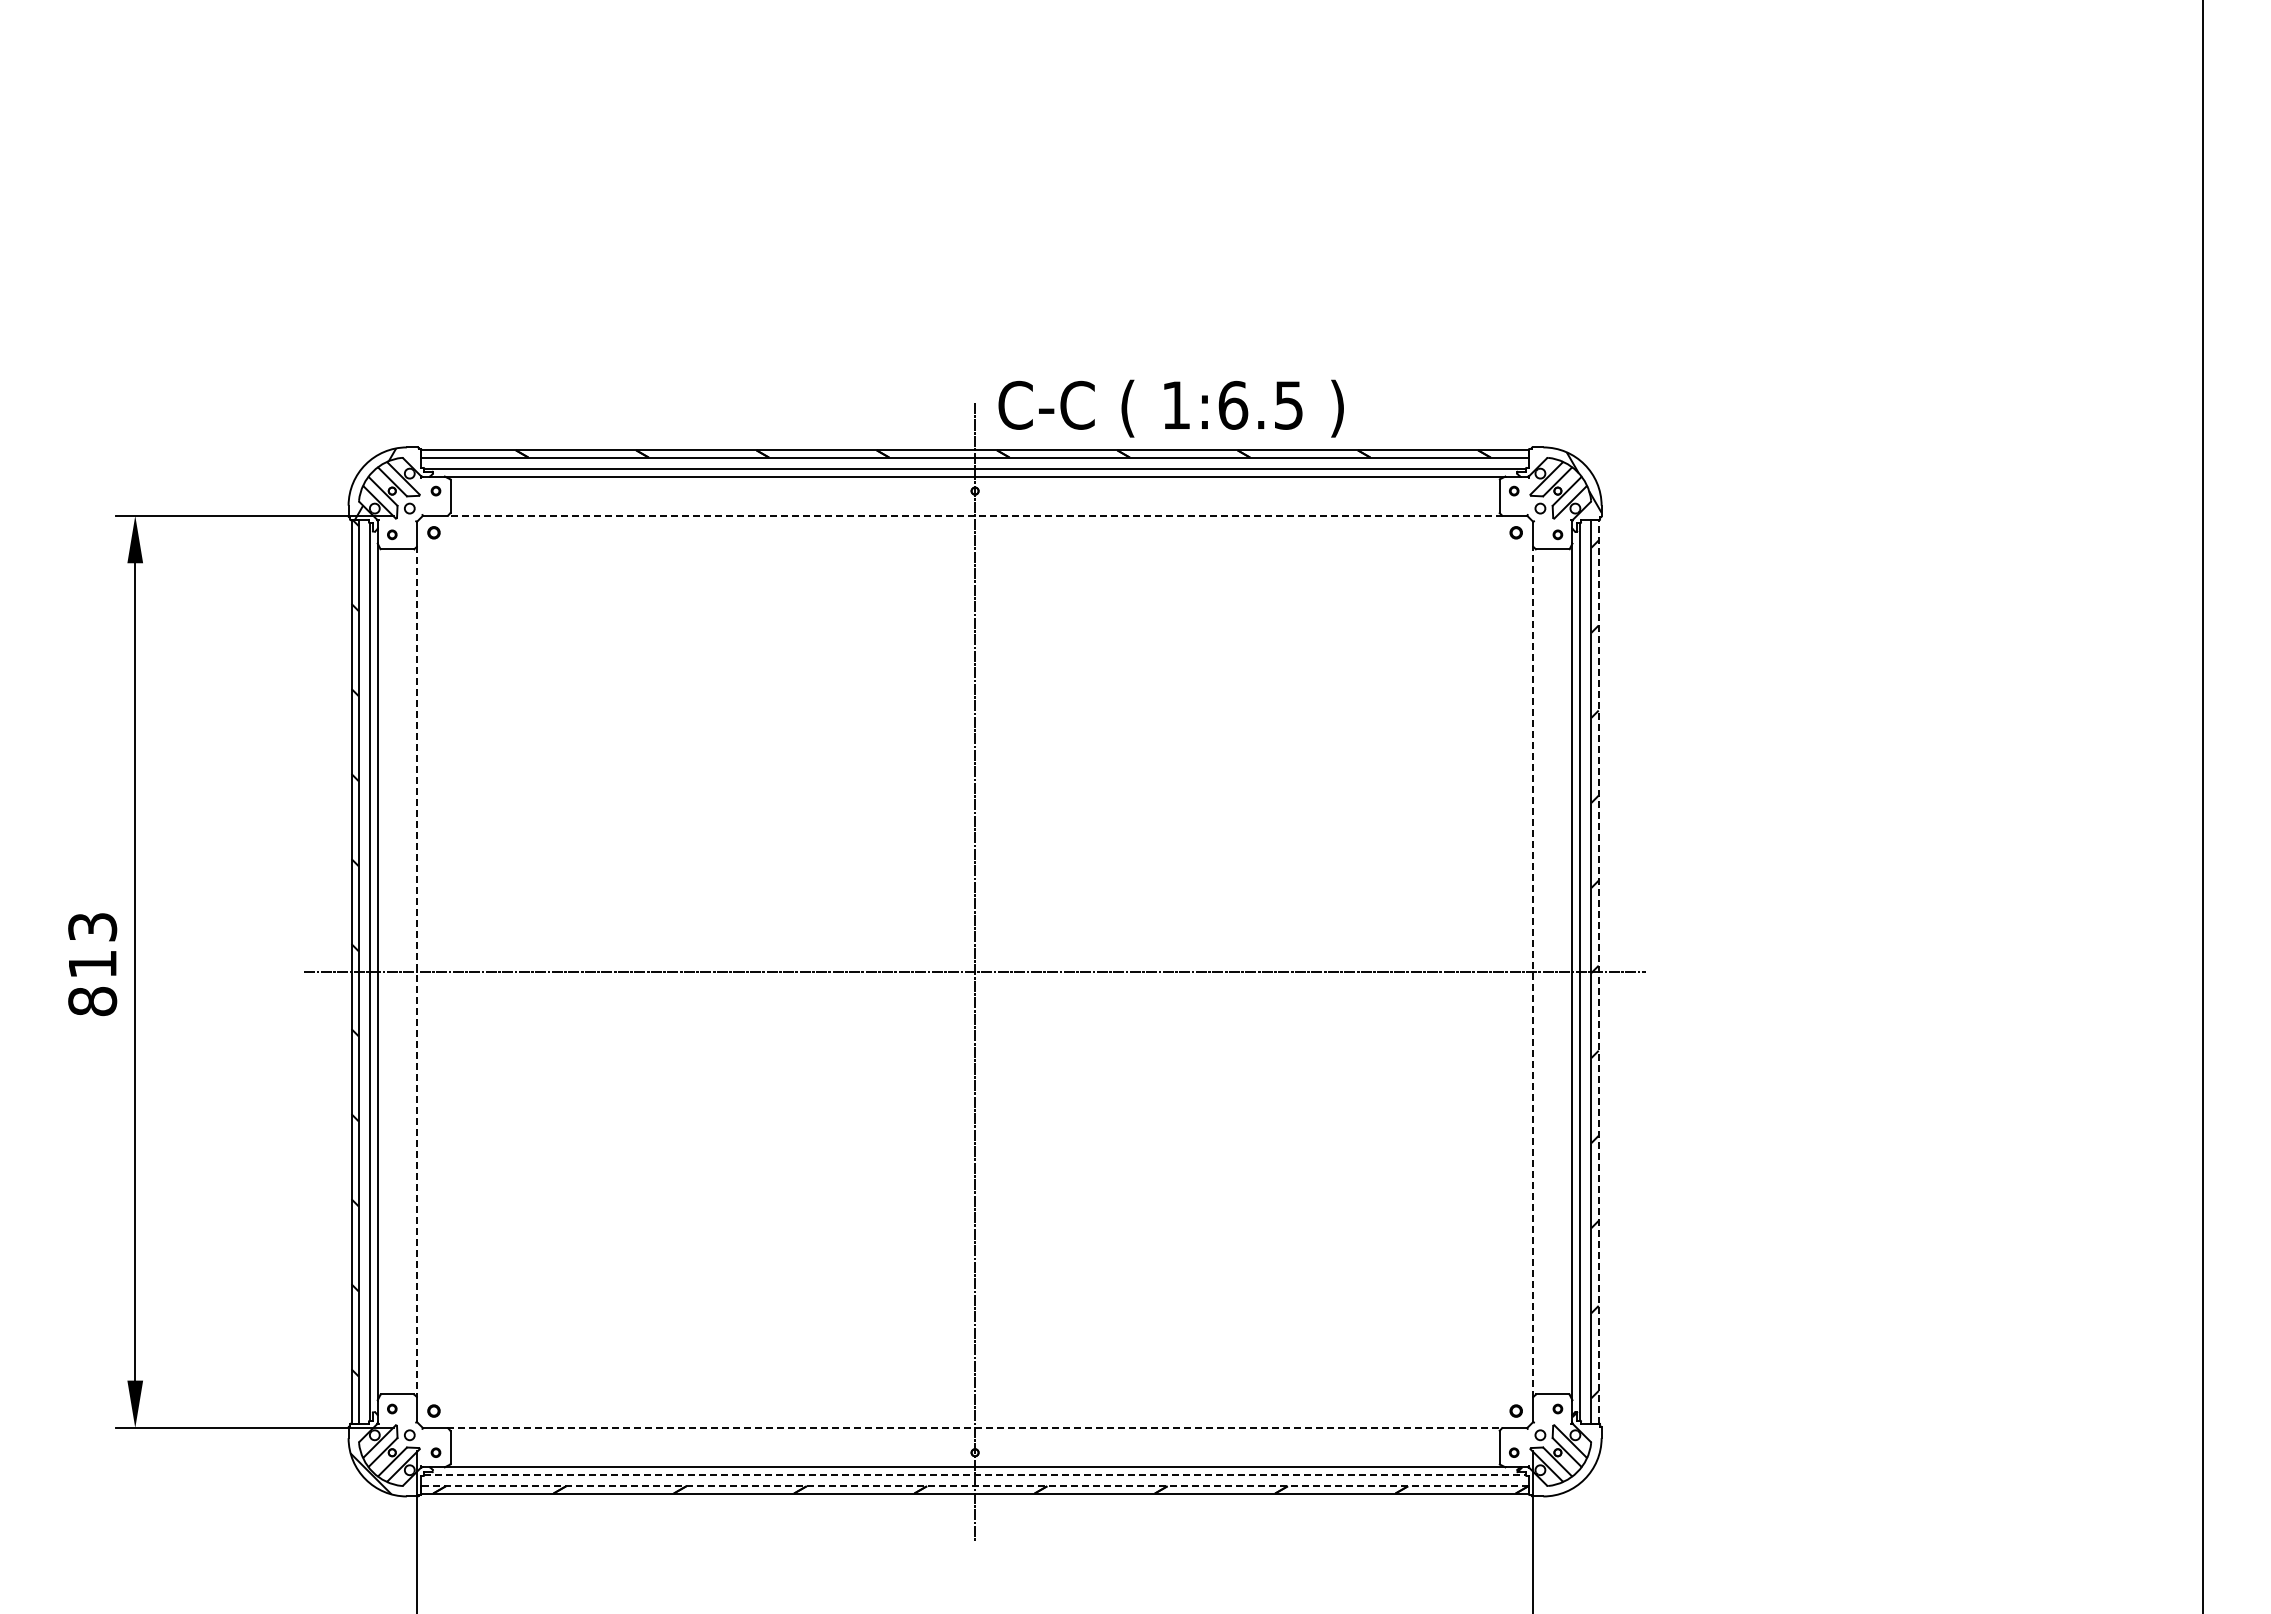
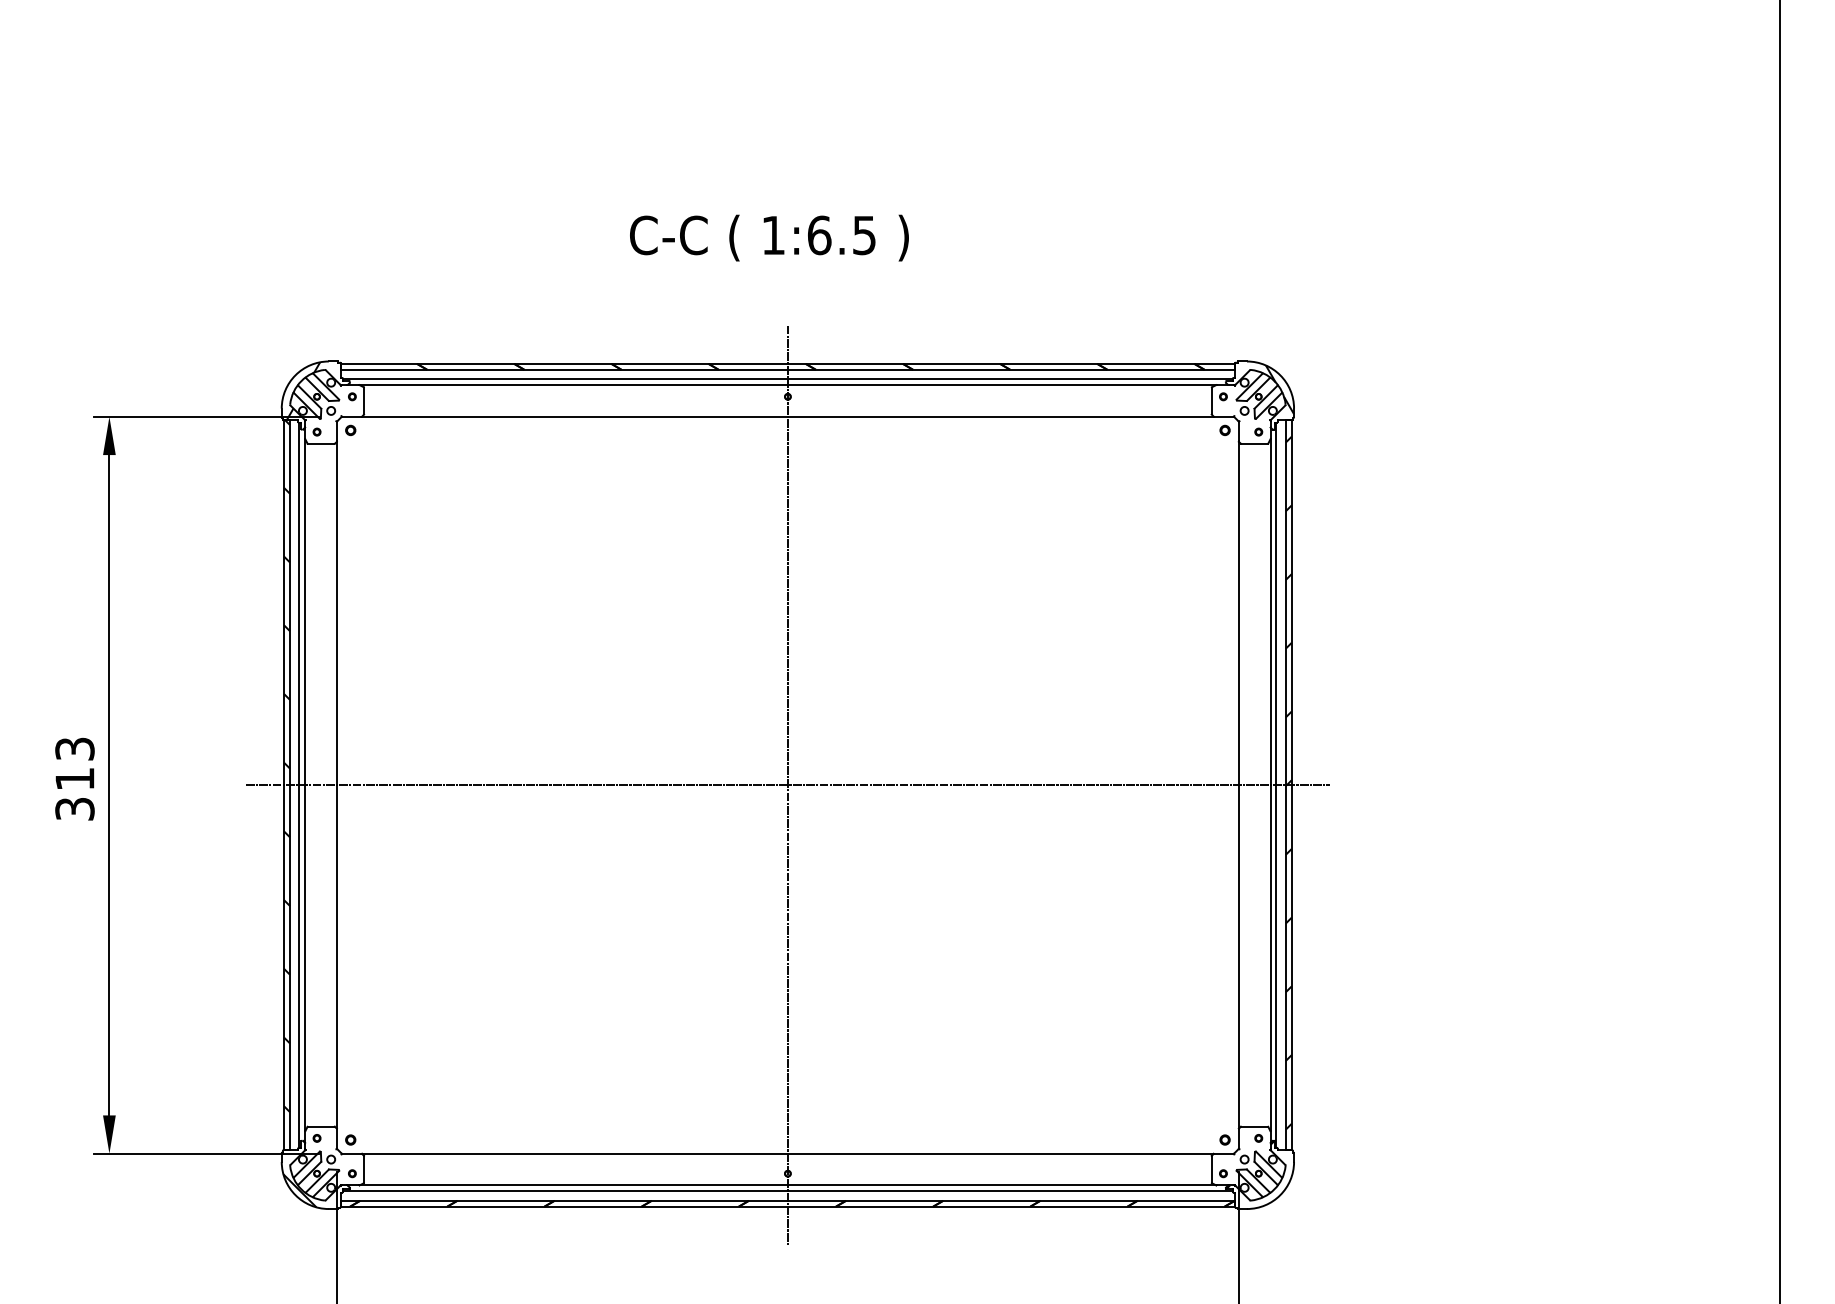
text: (1170, 408) -> (768, 237), moved
line: (975, 515) -> (788, 416), dashed -> solid
line: (417, 971) -> (337, 784), dashed -> solid
line: (1533, 971) -> (1239, 784), dashed -> solid
line: (1598, 971) -> (1291, 784), dashed -> solid
text: (92, 1001) -> (74, 809), 813 -> 313
line: (975, 1427) -> (788, 1153), dashed -> solid
line: (975, 1474) -> (788, 1191), dashed -> solid
line: (975, 1486) -> (788, 1200), dashed -> solid

